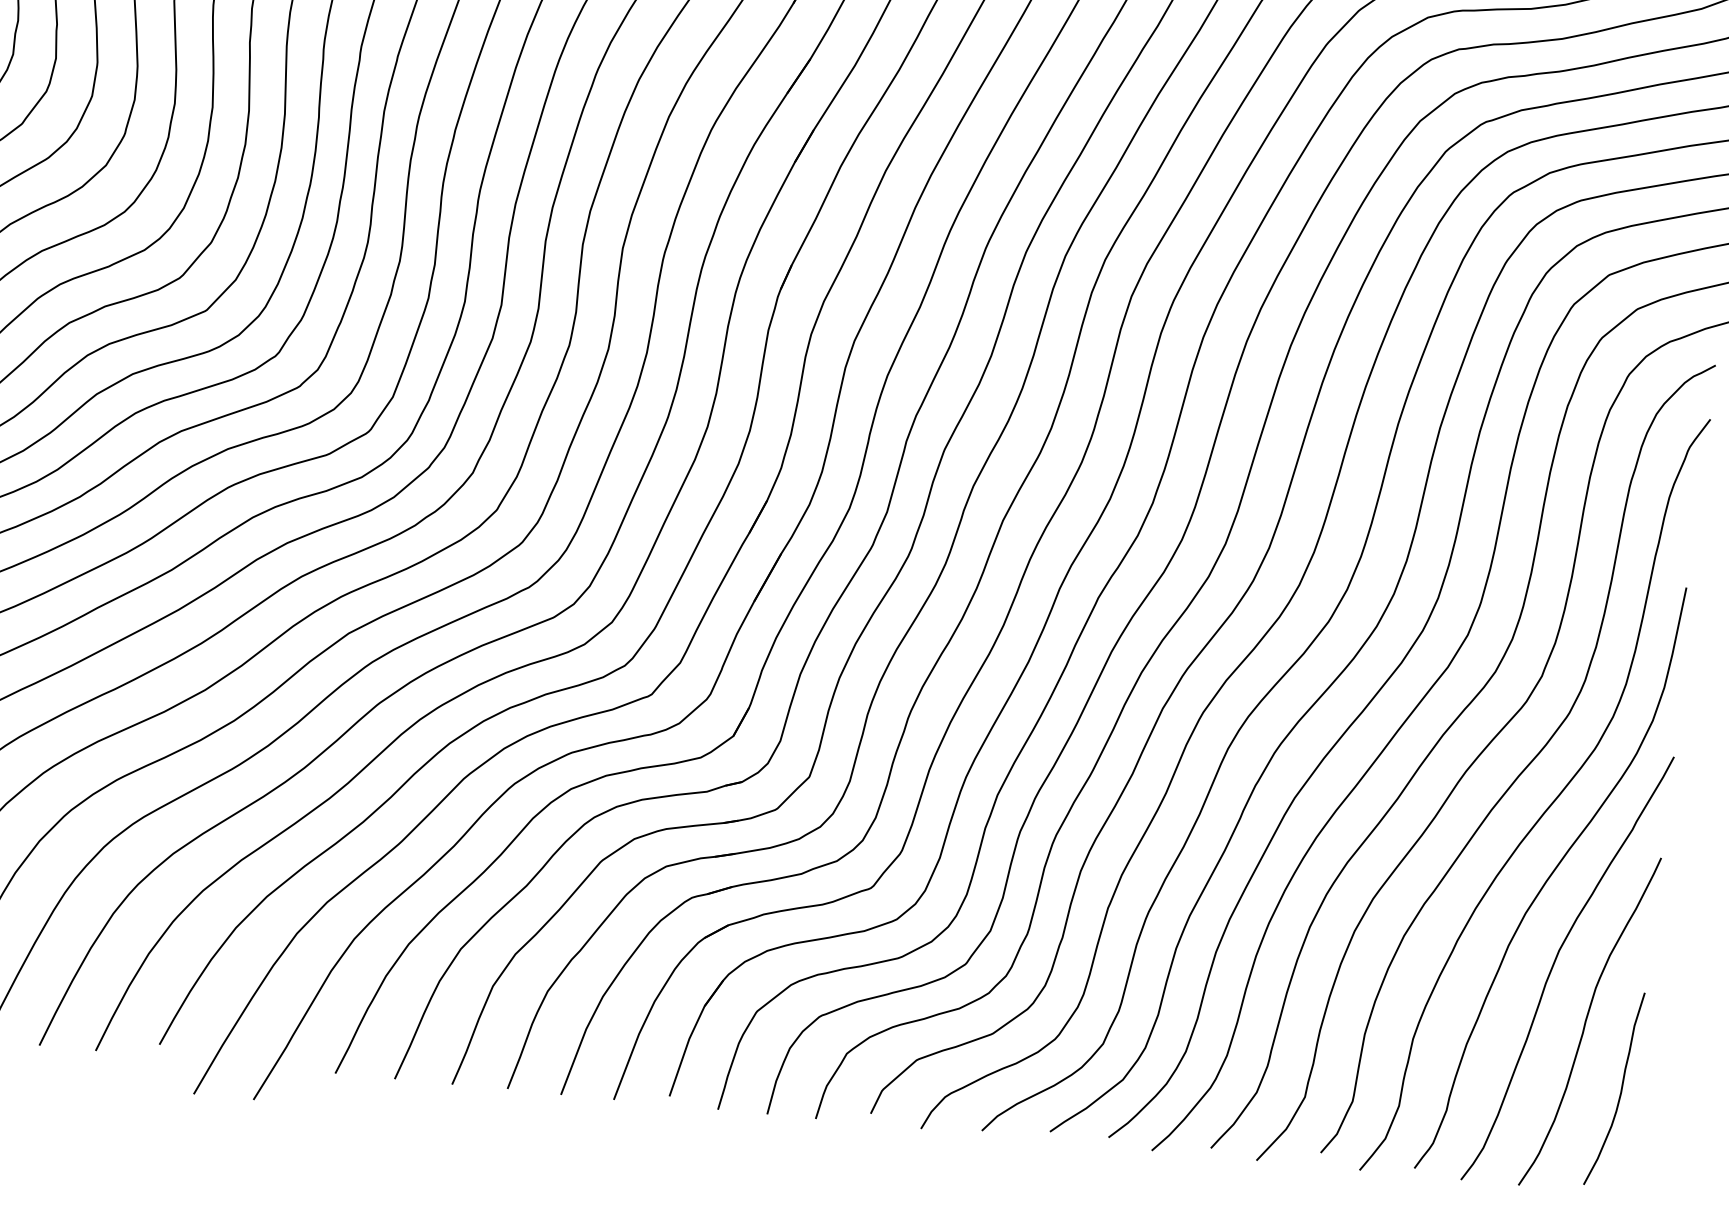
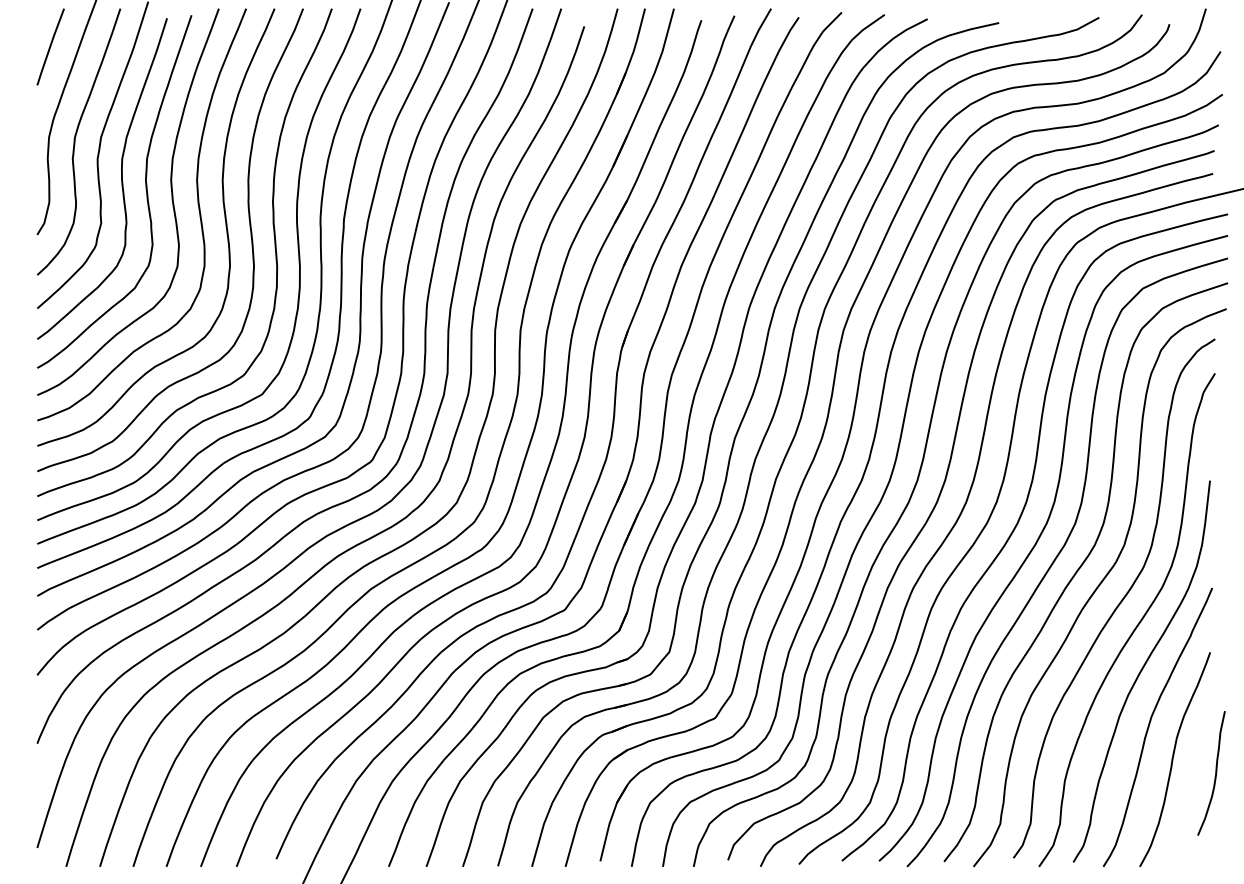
curve: (1620, 1089) -> (1215, 773), moved

